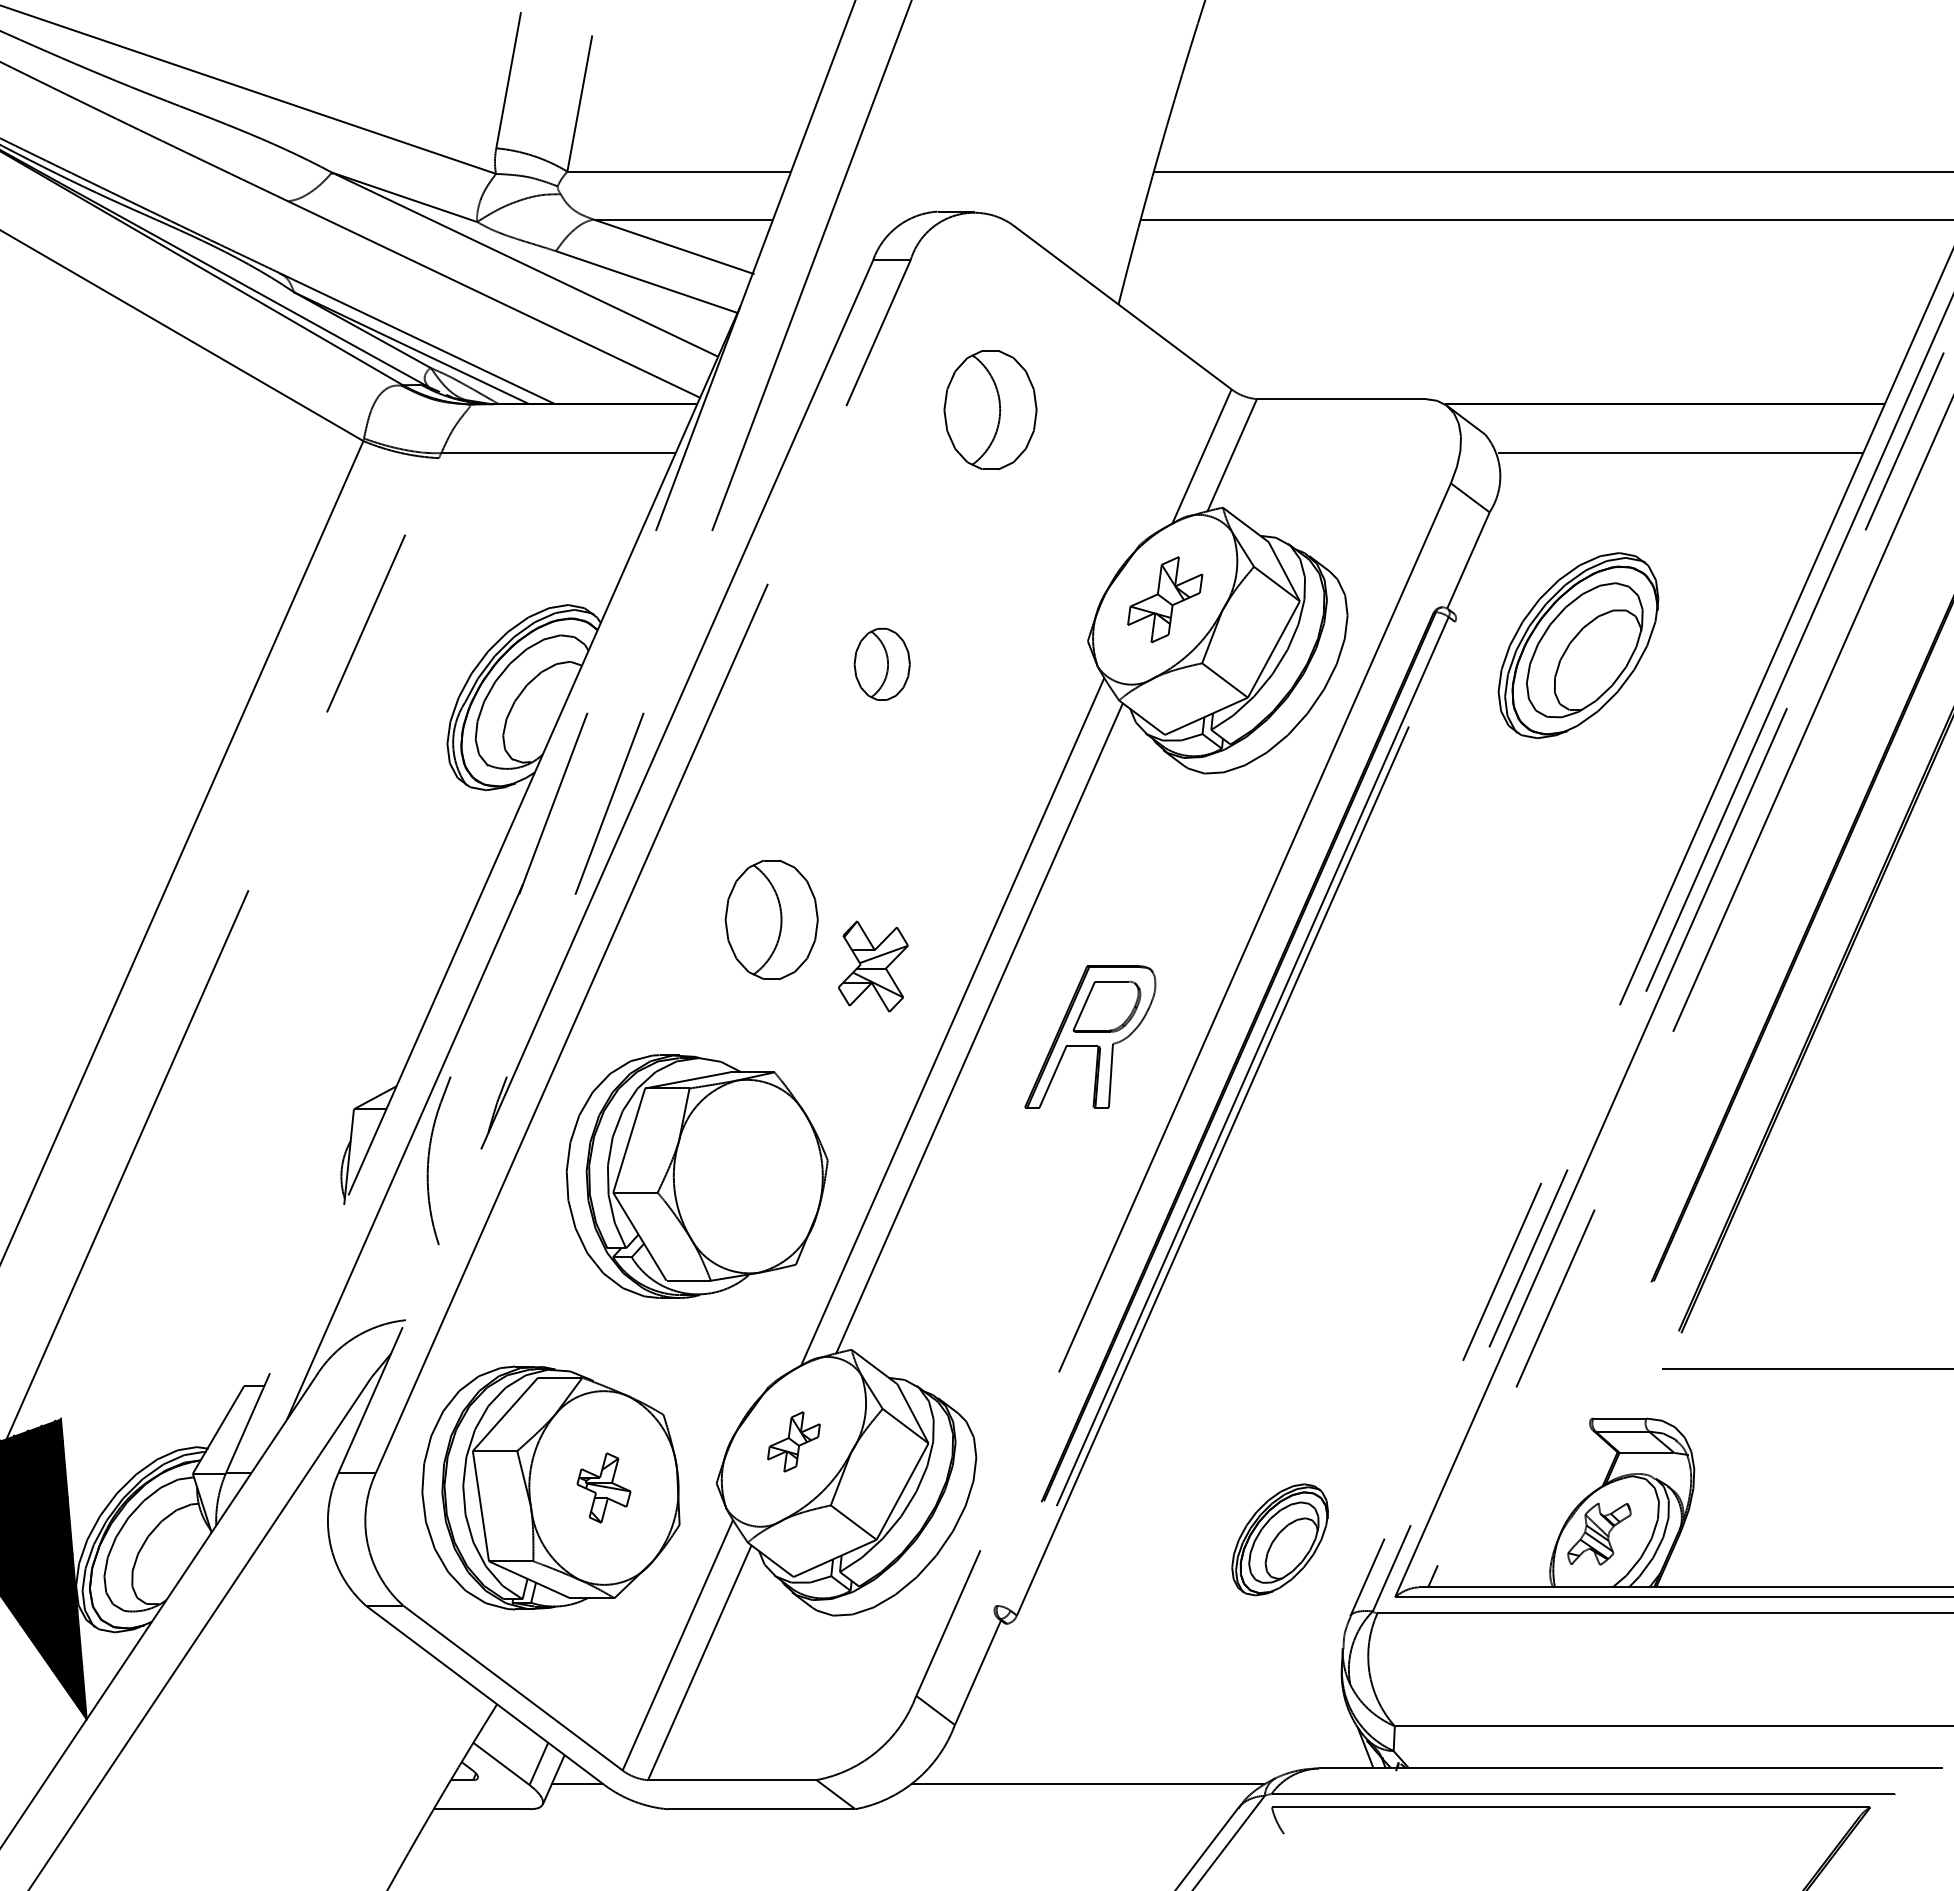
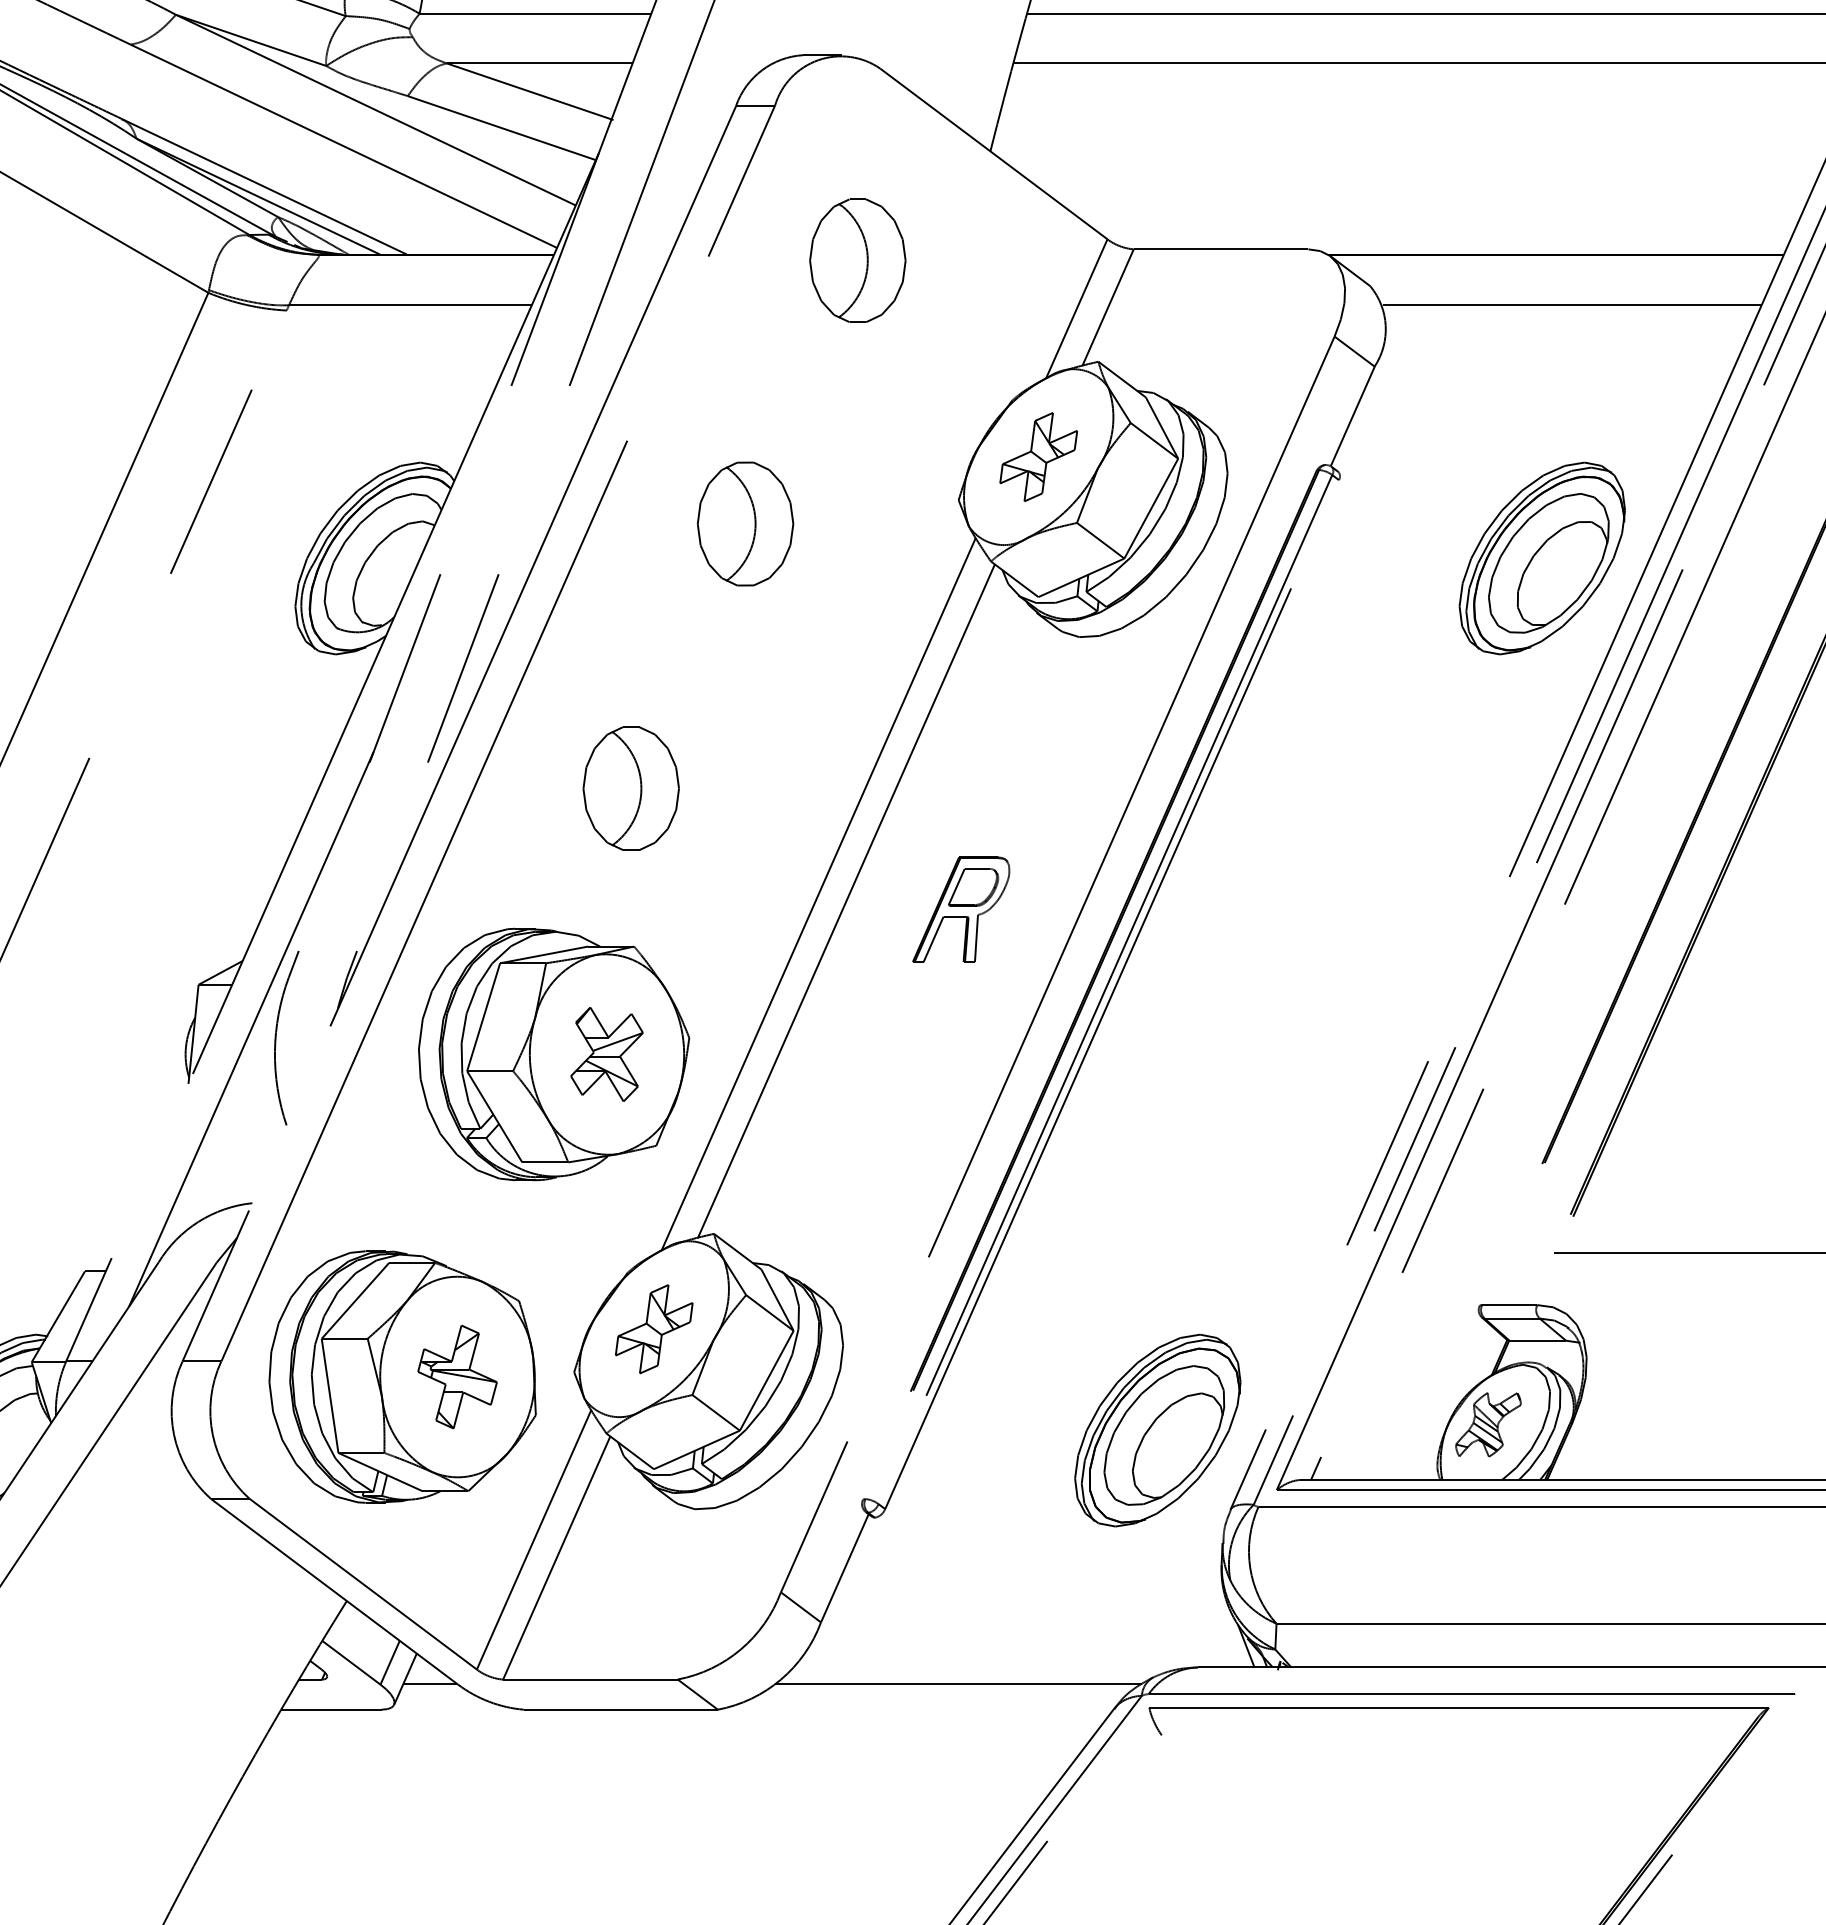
part: (1578, 645) -> (1542, 558), moved
part: (882, 664) -> (745, 524), size x1.67
part: (873, 966) -> (607, 1054), moved
part: (1090, 1036) -> (961, 909), size x0.71
part: (793, 1441) -> (653, 1328), size x1.43
part: (603, 1487) -> (457, 1376), size x1.43
part: (1279, 1539) -> (1157, 1430), size x1.67

